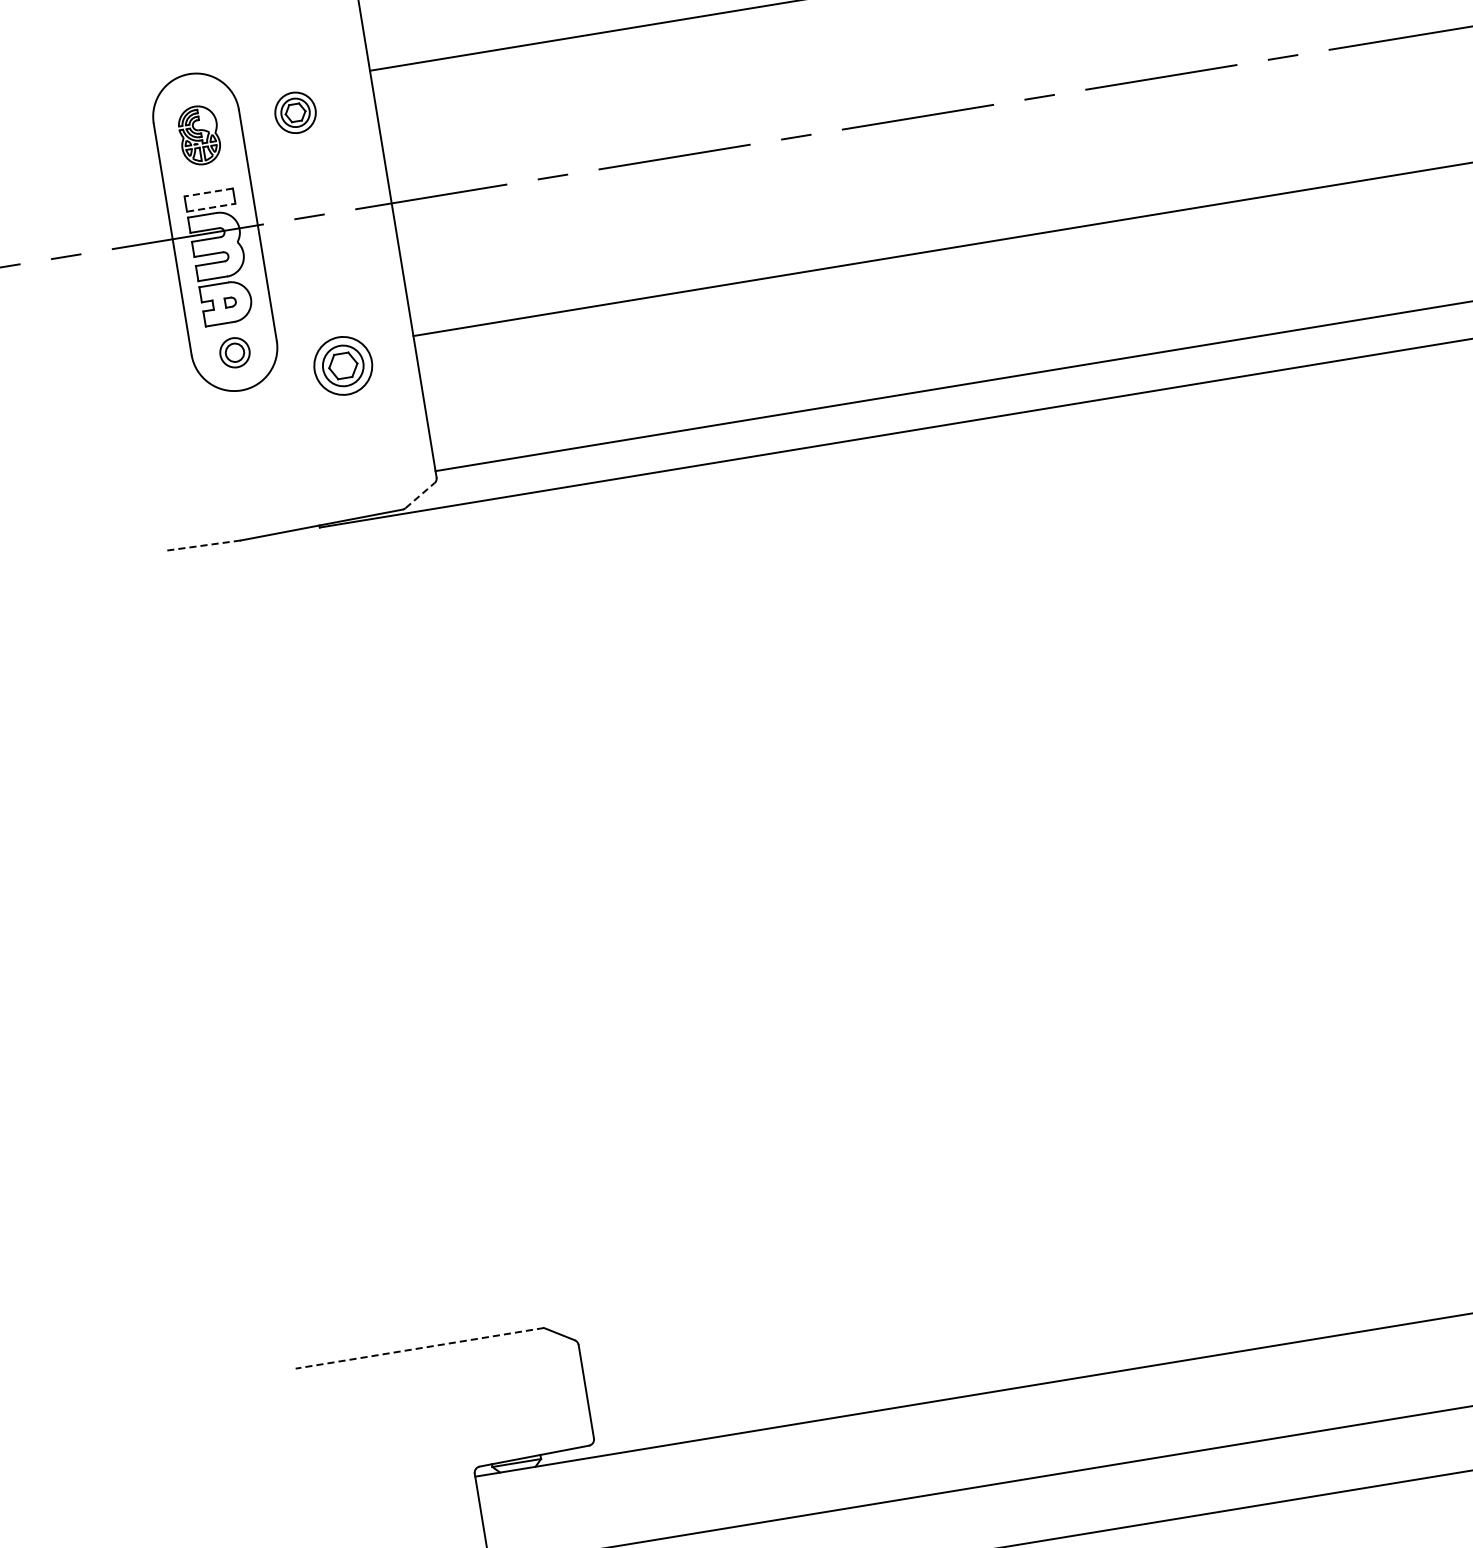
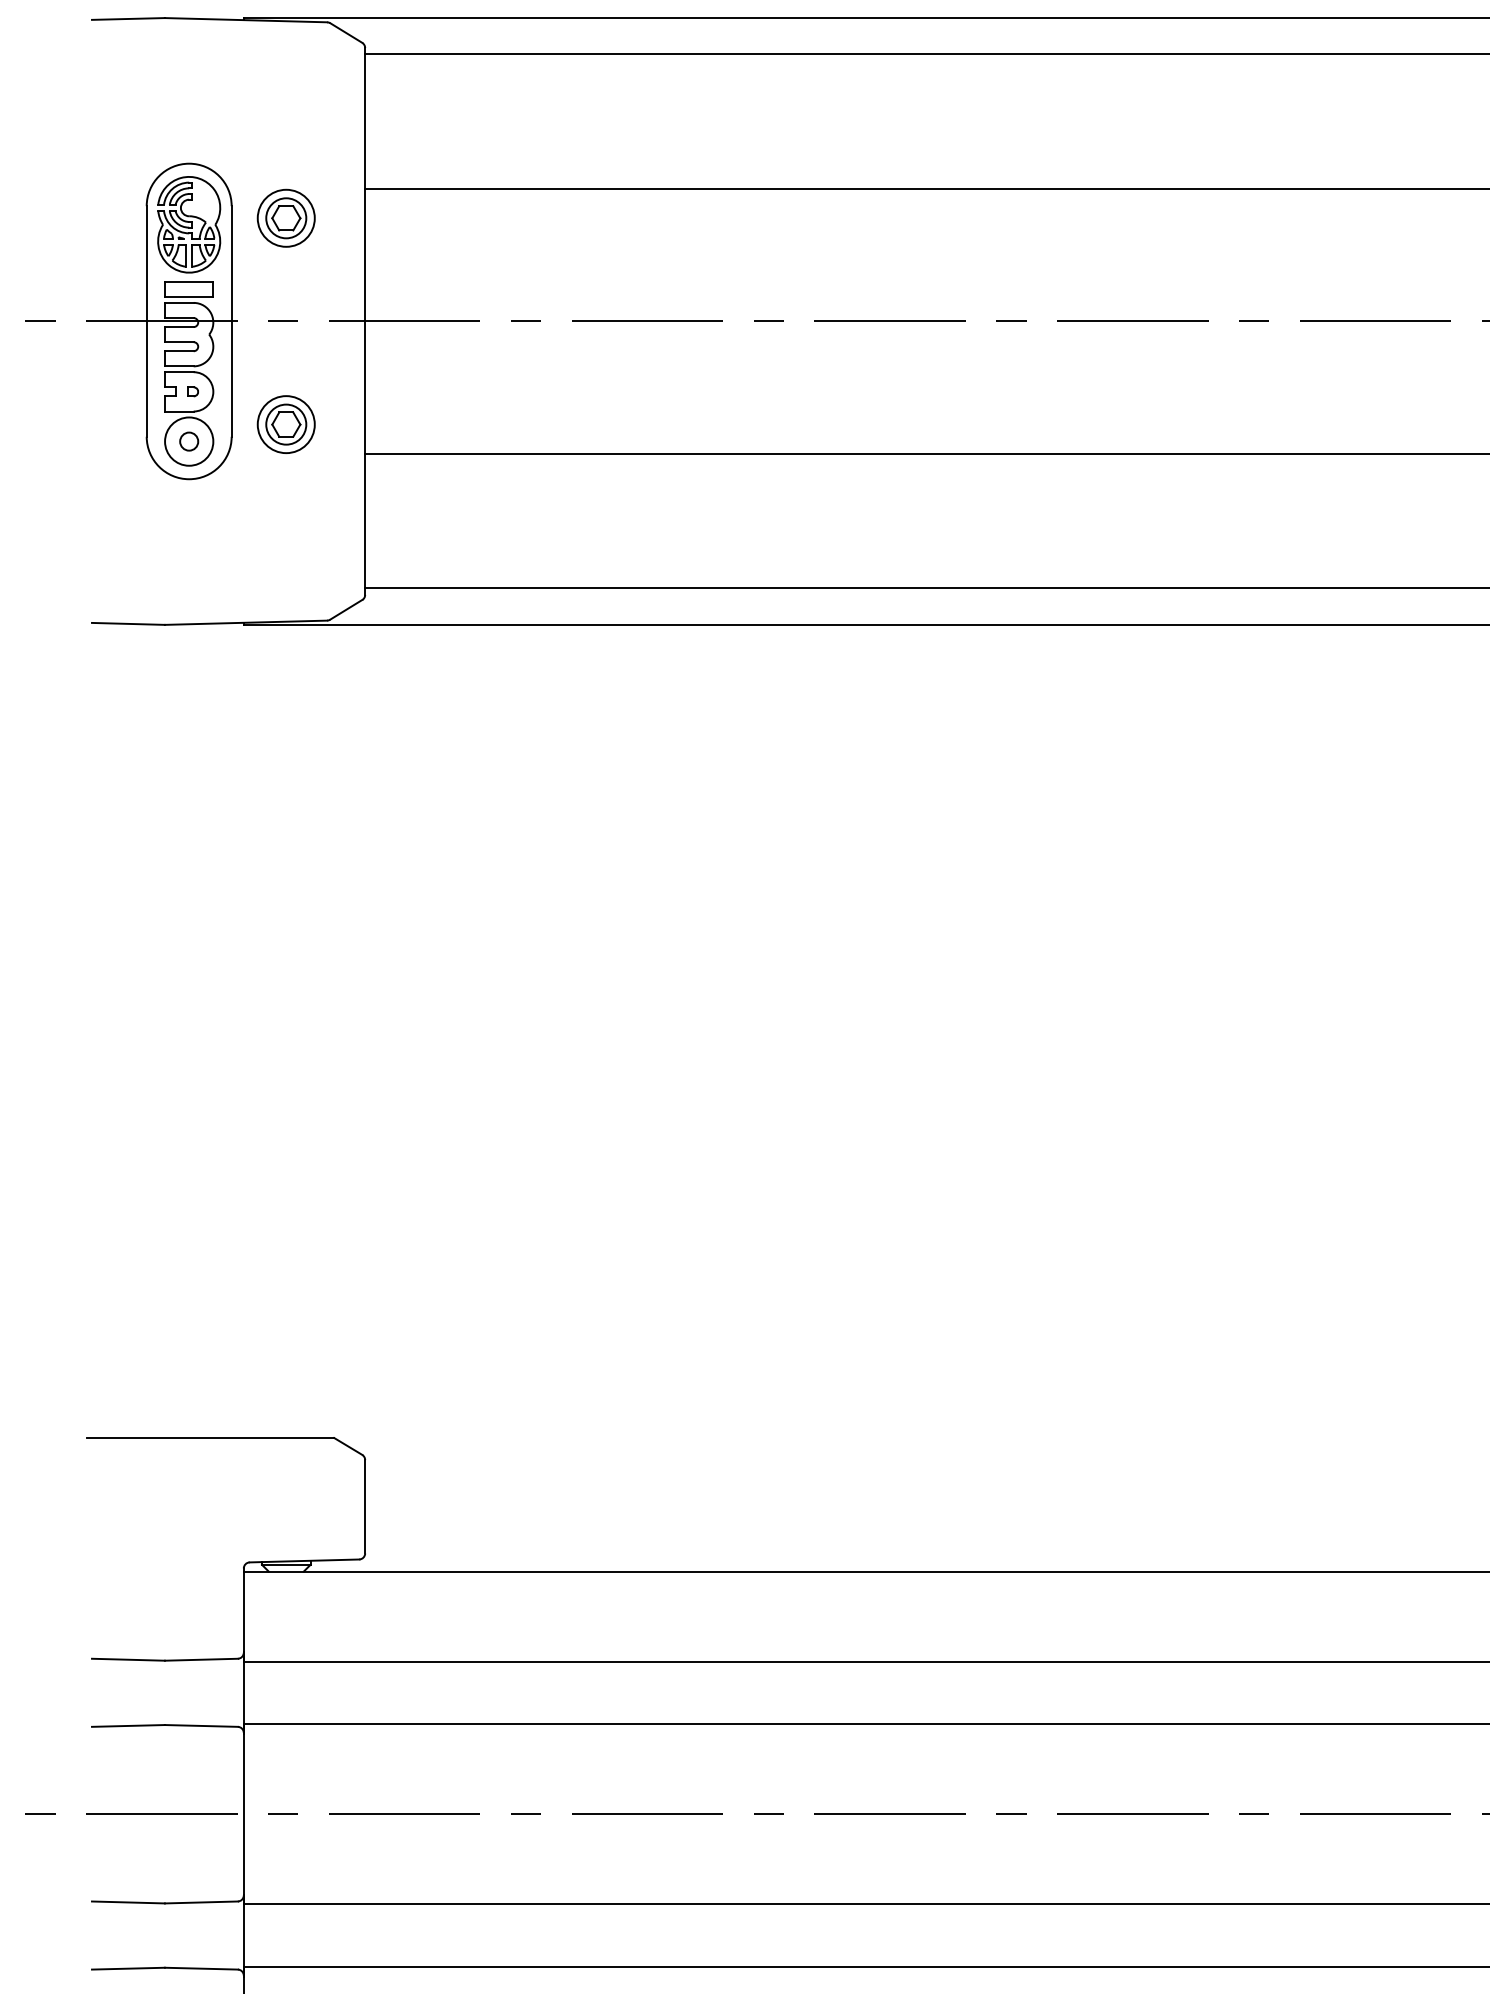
part: (294, 112) -> (285, 217), size x1.43
part: (199, 135) -> (189, 224), size x1.67
line: (208, 192) -> (188, 281), dashed -> solid
line: (211, 207) -> (189, 296), dashed -> solid
circle: (235, 352) -> (189, 441), size x1.67
part: (342, 365) -> (285, 424), moved
line: (420, 495) -> (346, 609), dashed -> solid
line: (203, 545) -> (127, 623), dashed -> solid
line: (420, 1348) -> (210, 1438), dashed -> solid

